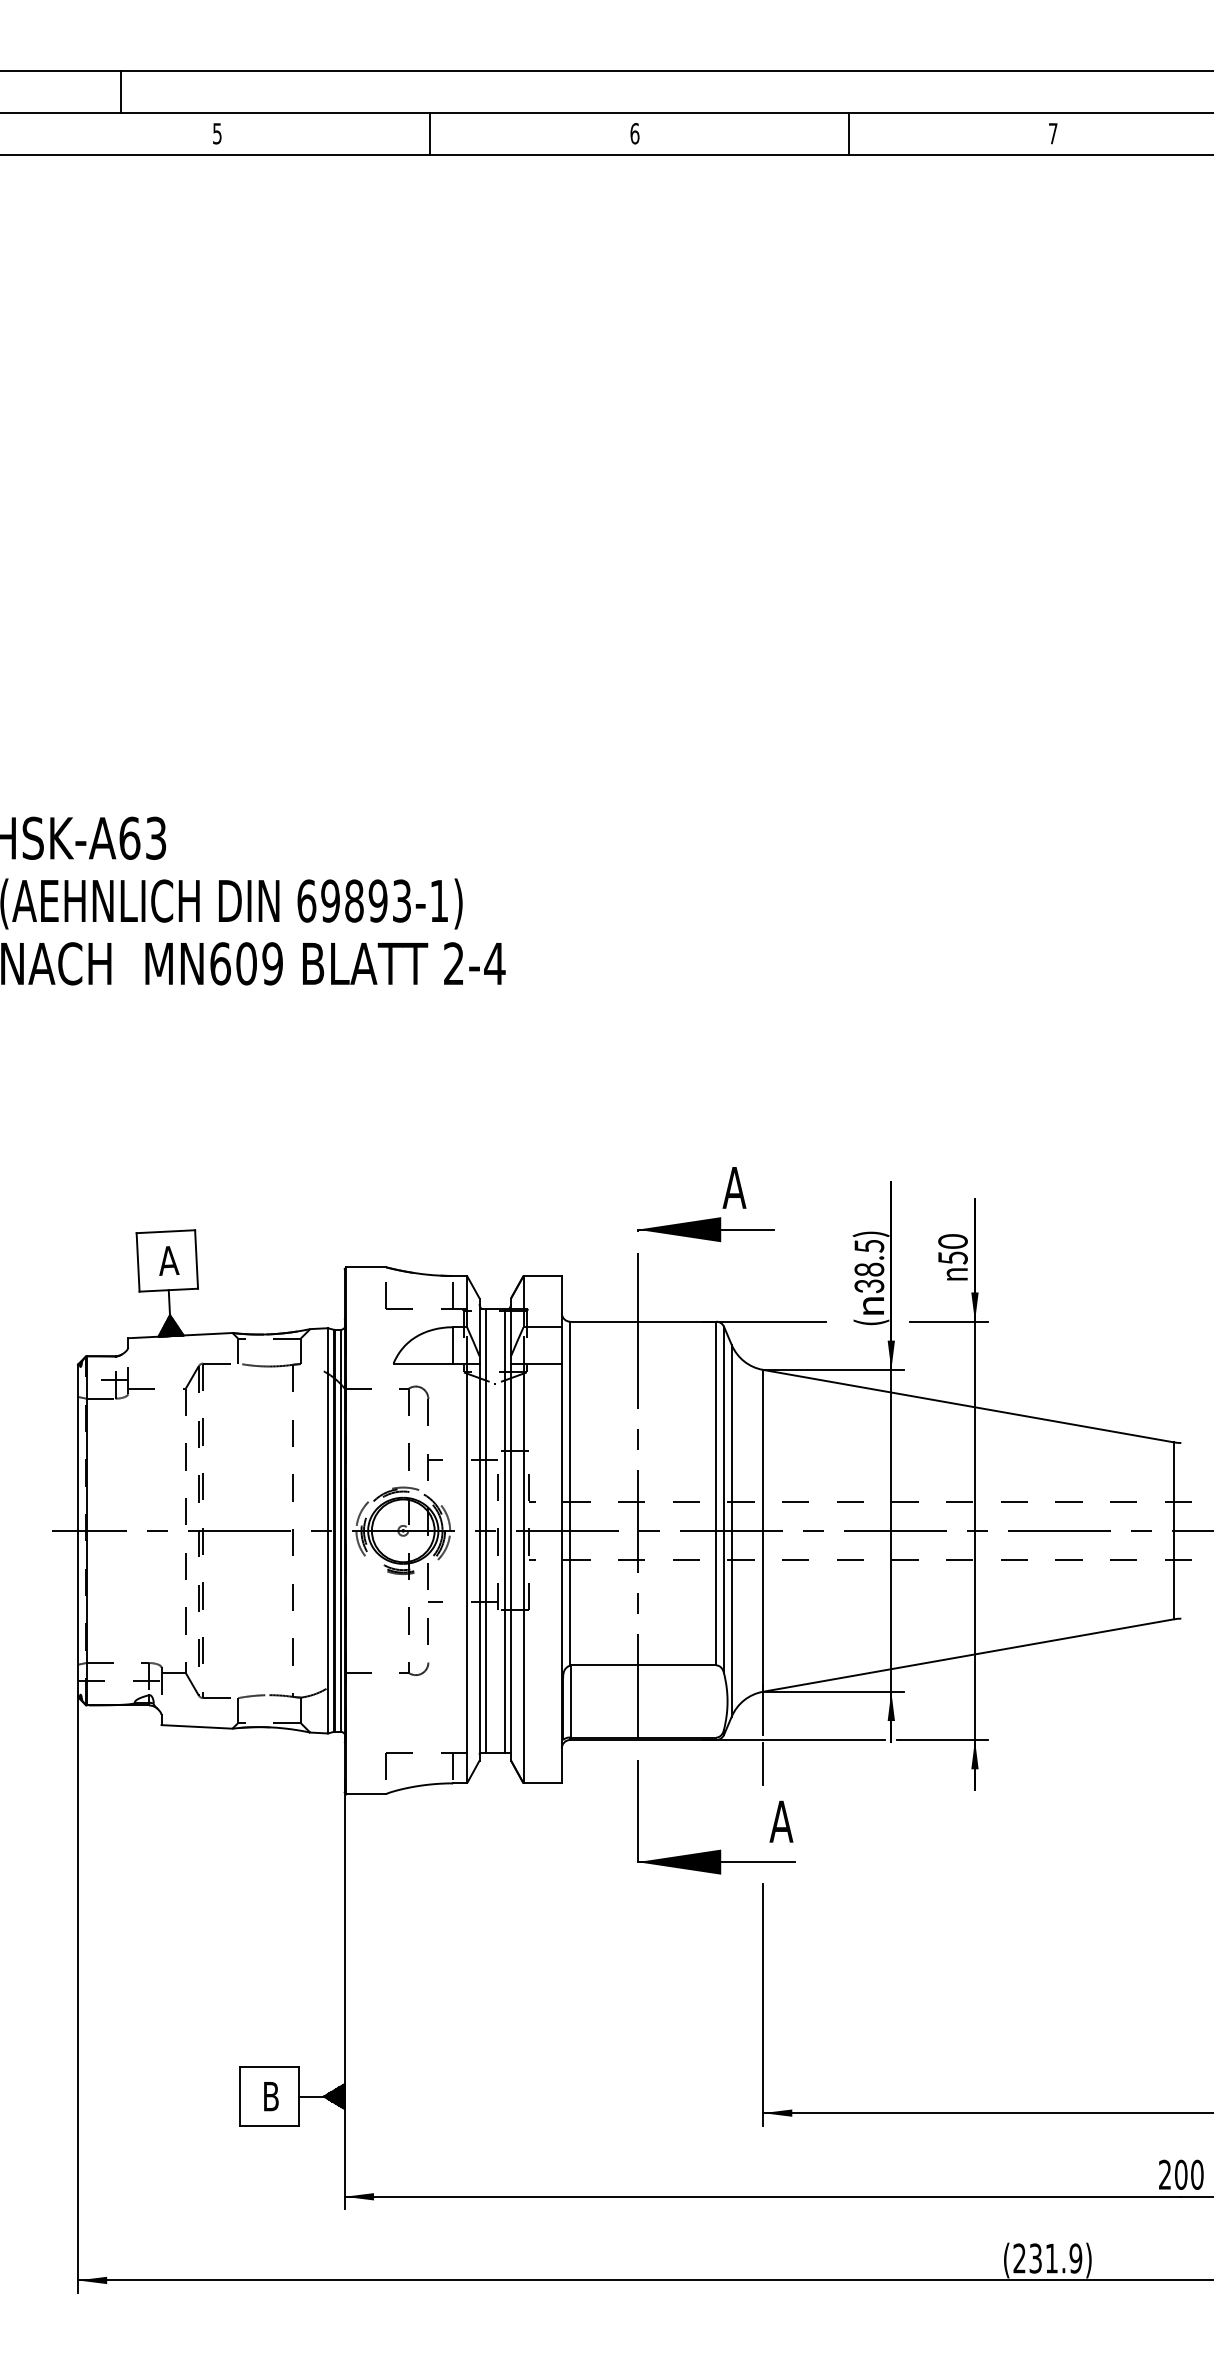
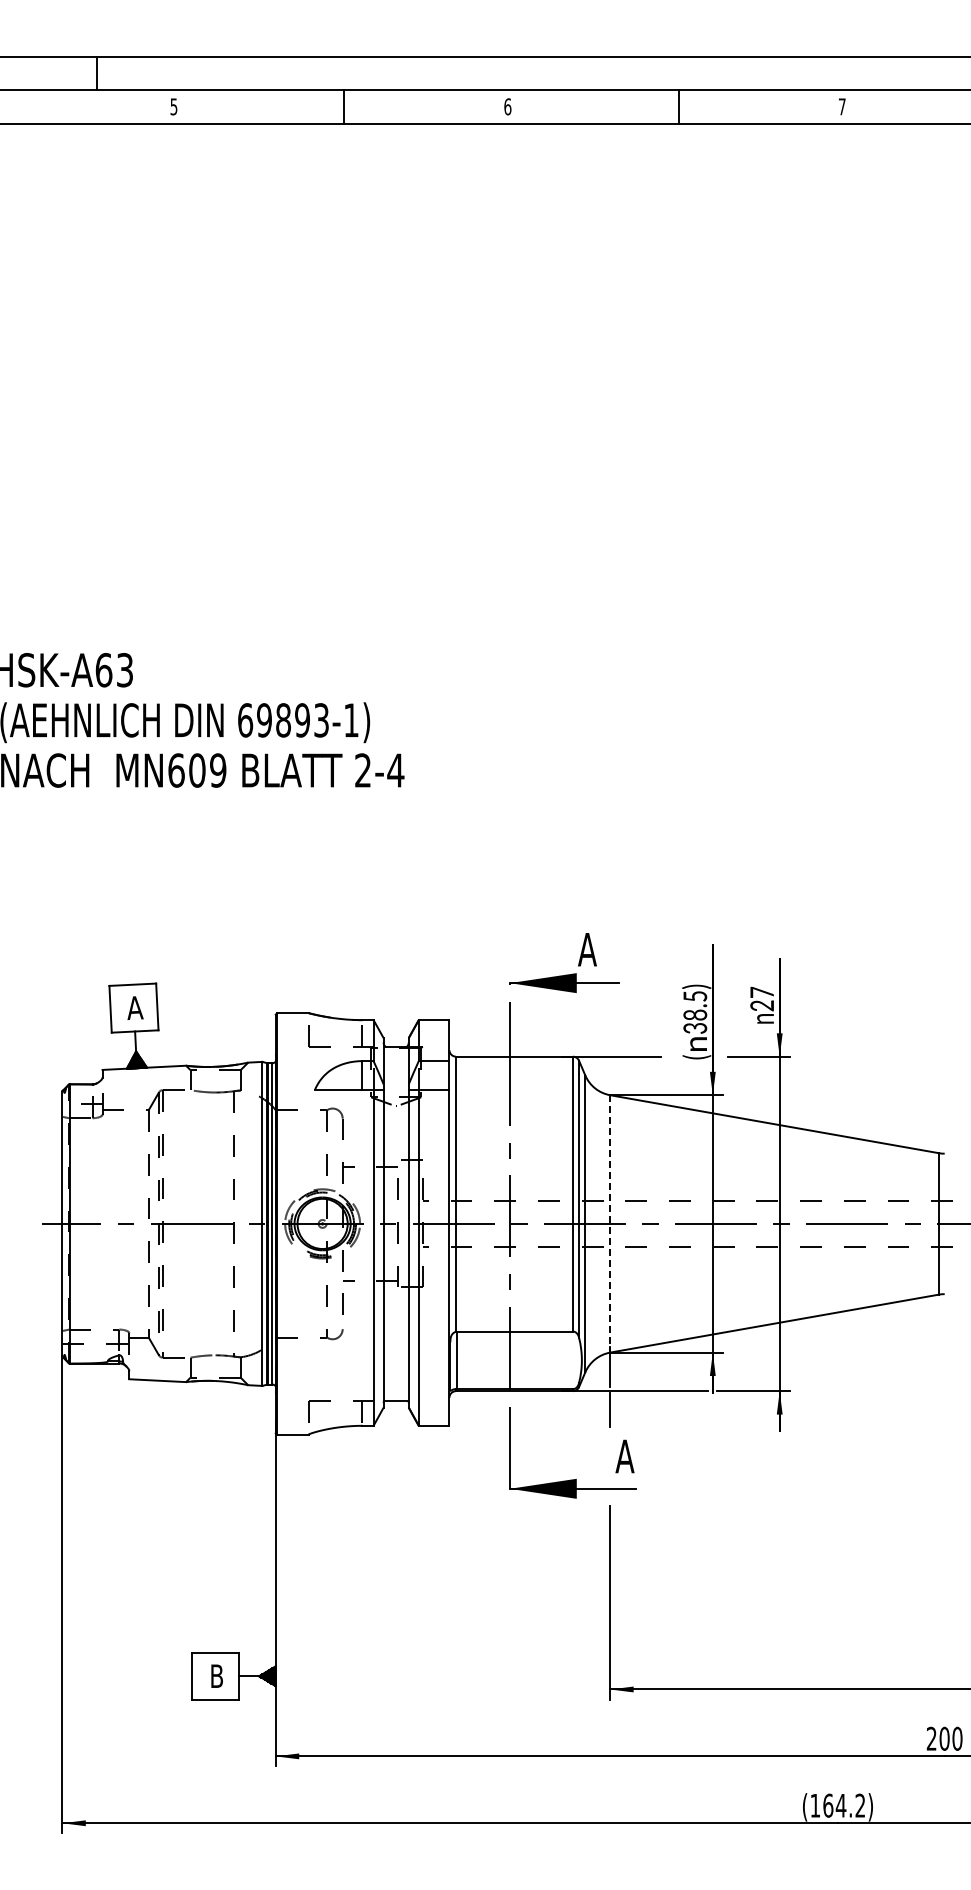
text: (953, 1248) -> (762, 998), 50 -> 27
line: (485, 1530) -> (388, 1223), removed
line: (504, 1530) -> (403, 1223), removed
line: (763, 1530) -> (610, 1223), solid -> dashed
text: (1047, 2258) -> (837, 1805), (231.9) -> (164.2)

